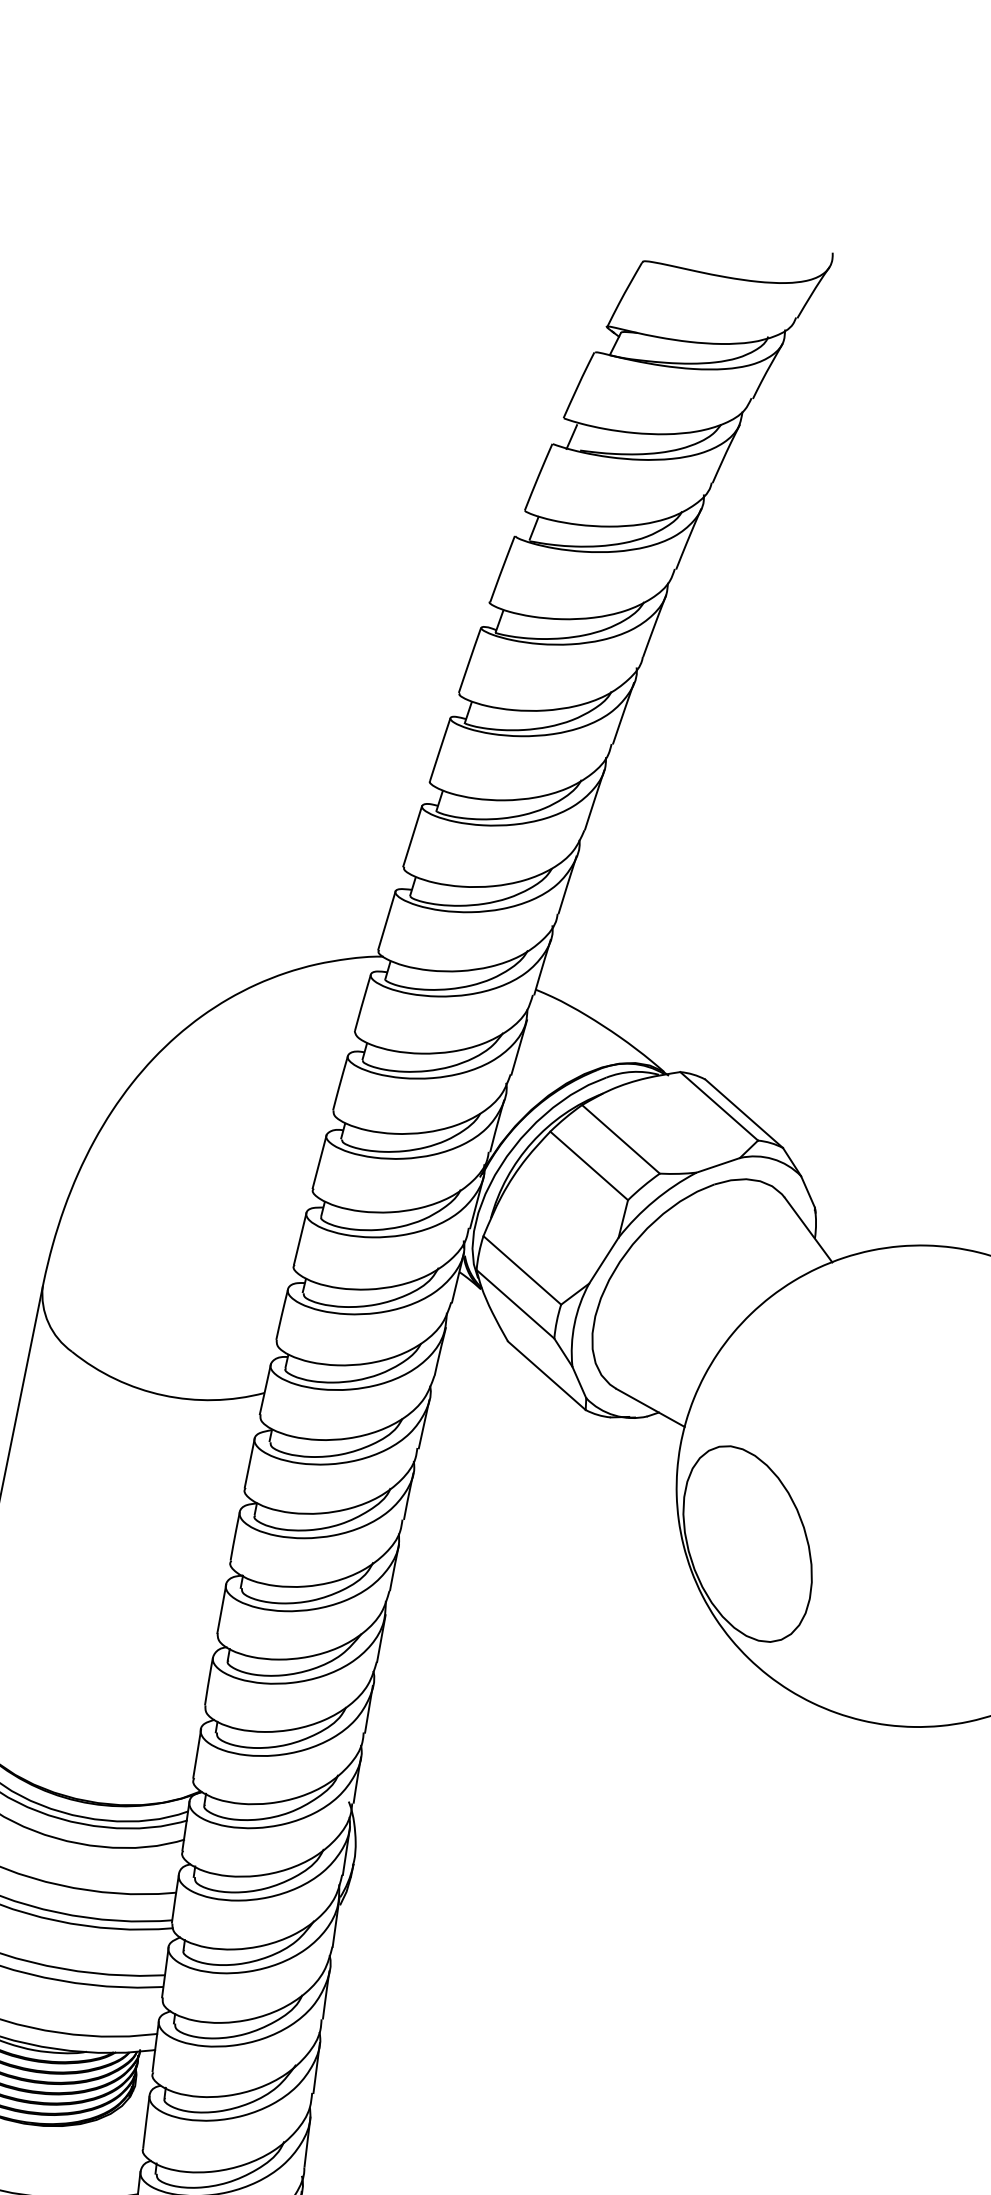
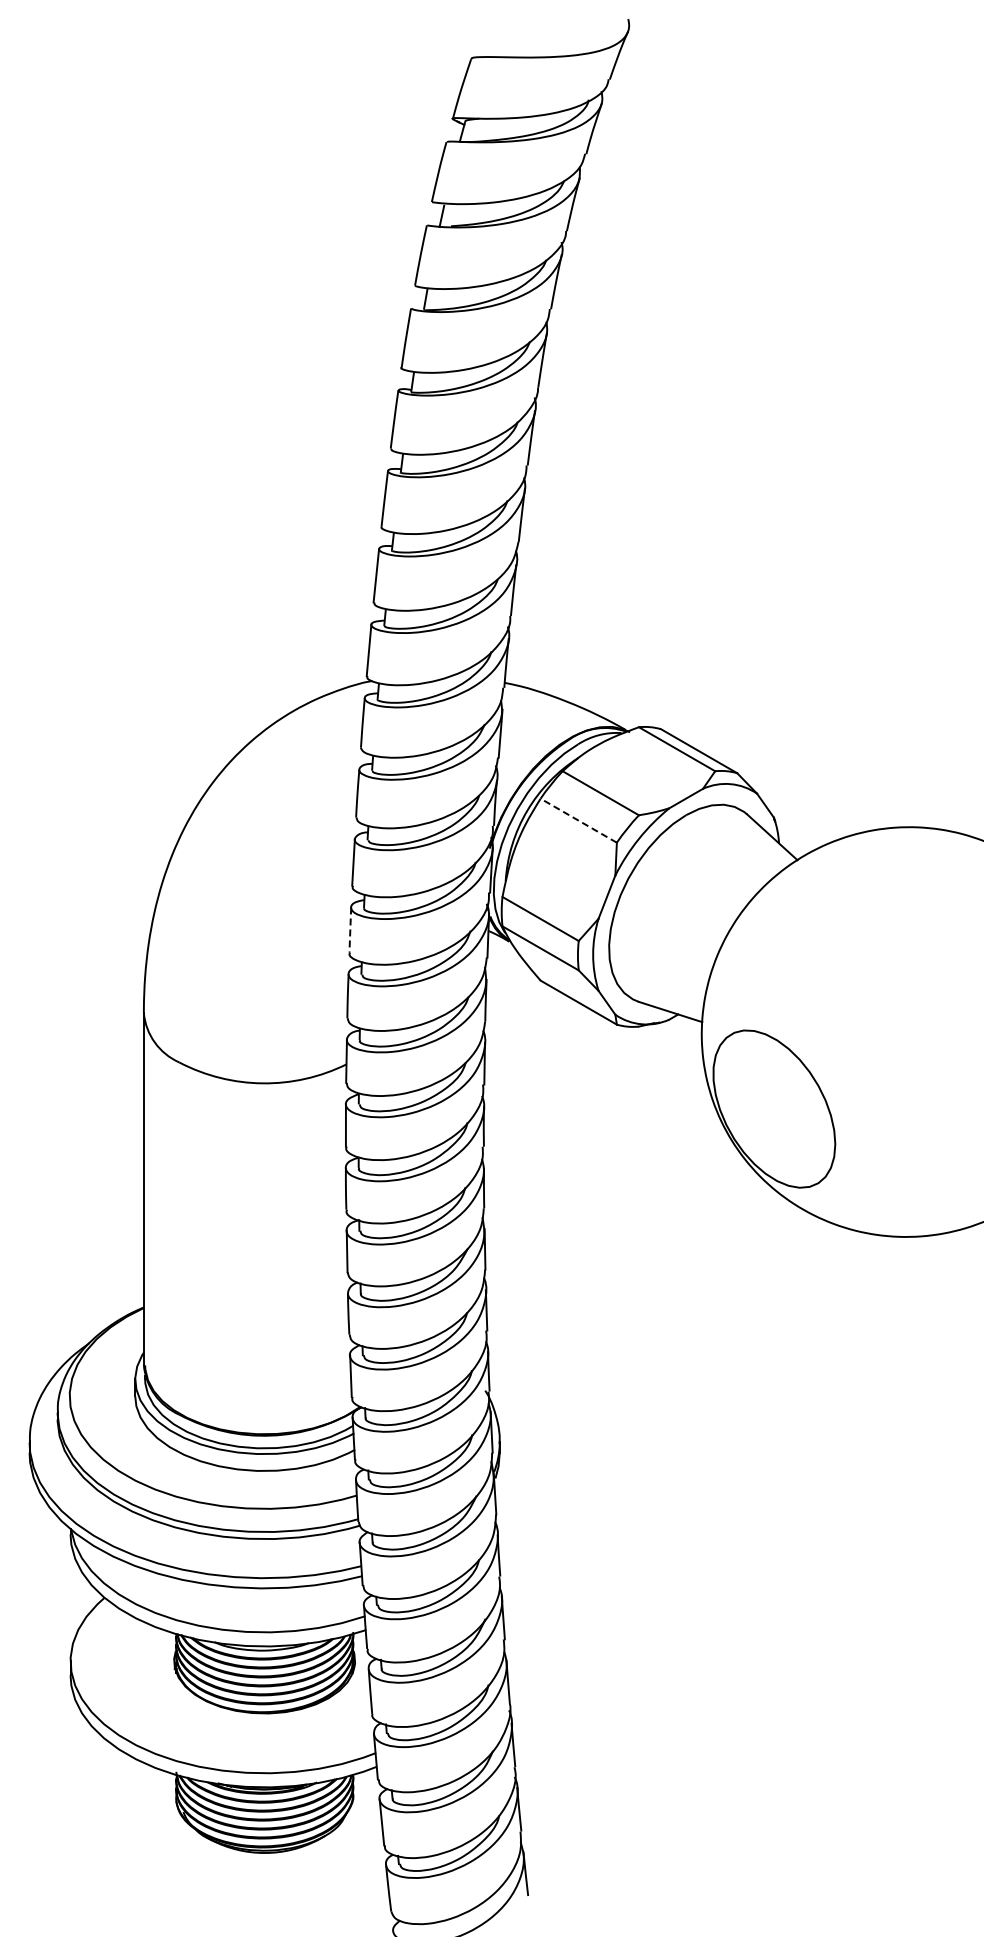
line: (588, 1165) -> (578, 820), solid -> dashed
line: (300, 1239) -> (350, 930), solid -> dashed

